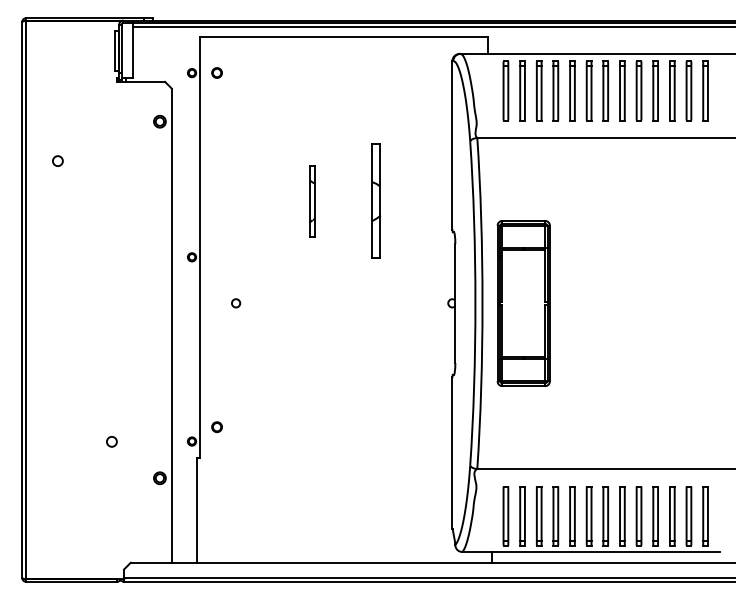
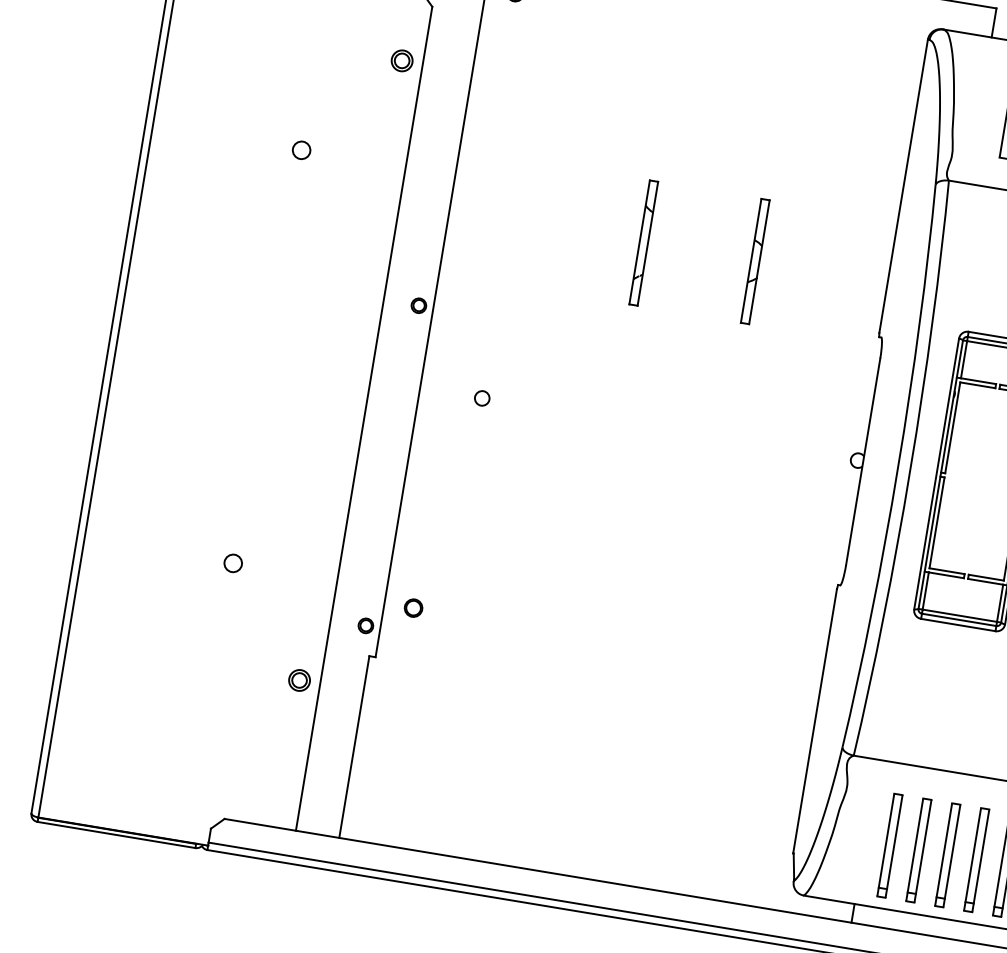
circle: (57, 160) -> (301, 149), moved
part: (376, 201) -> (755, 261), size x0.62
circle: (111, 441) -> (232, 562), moved

